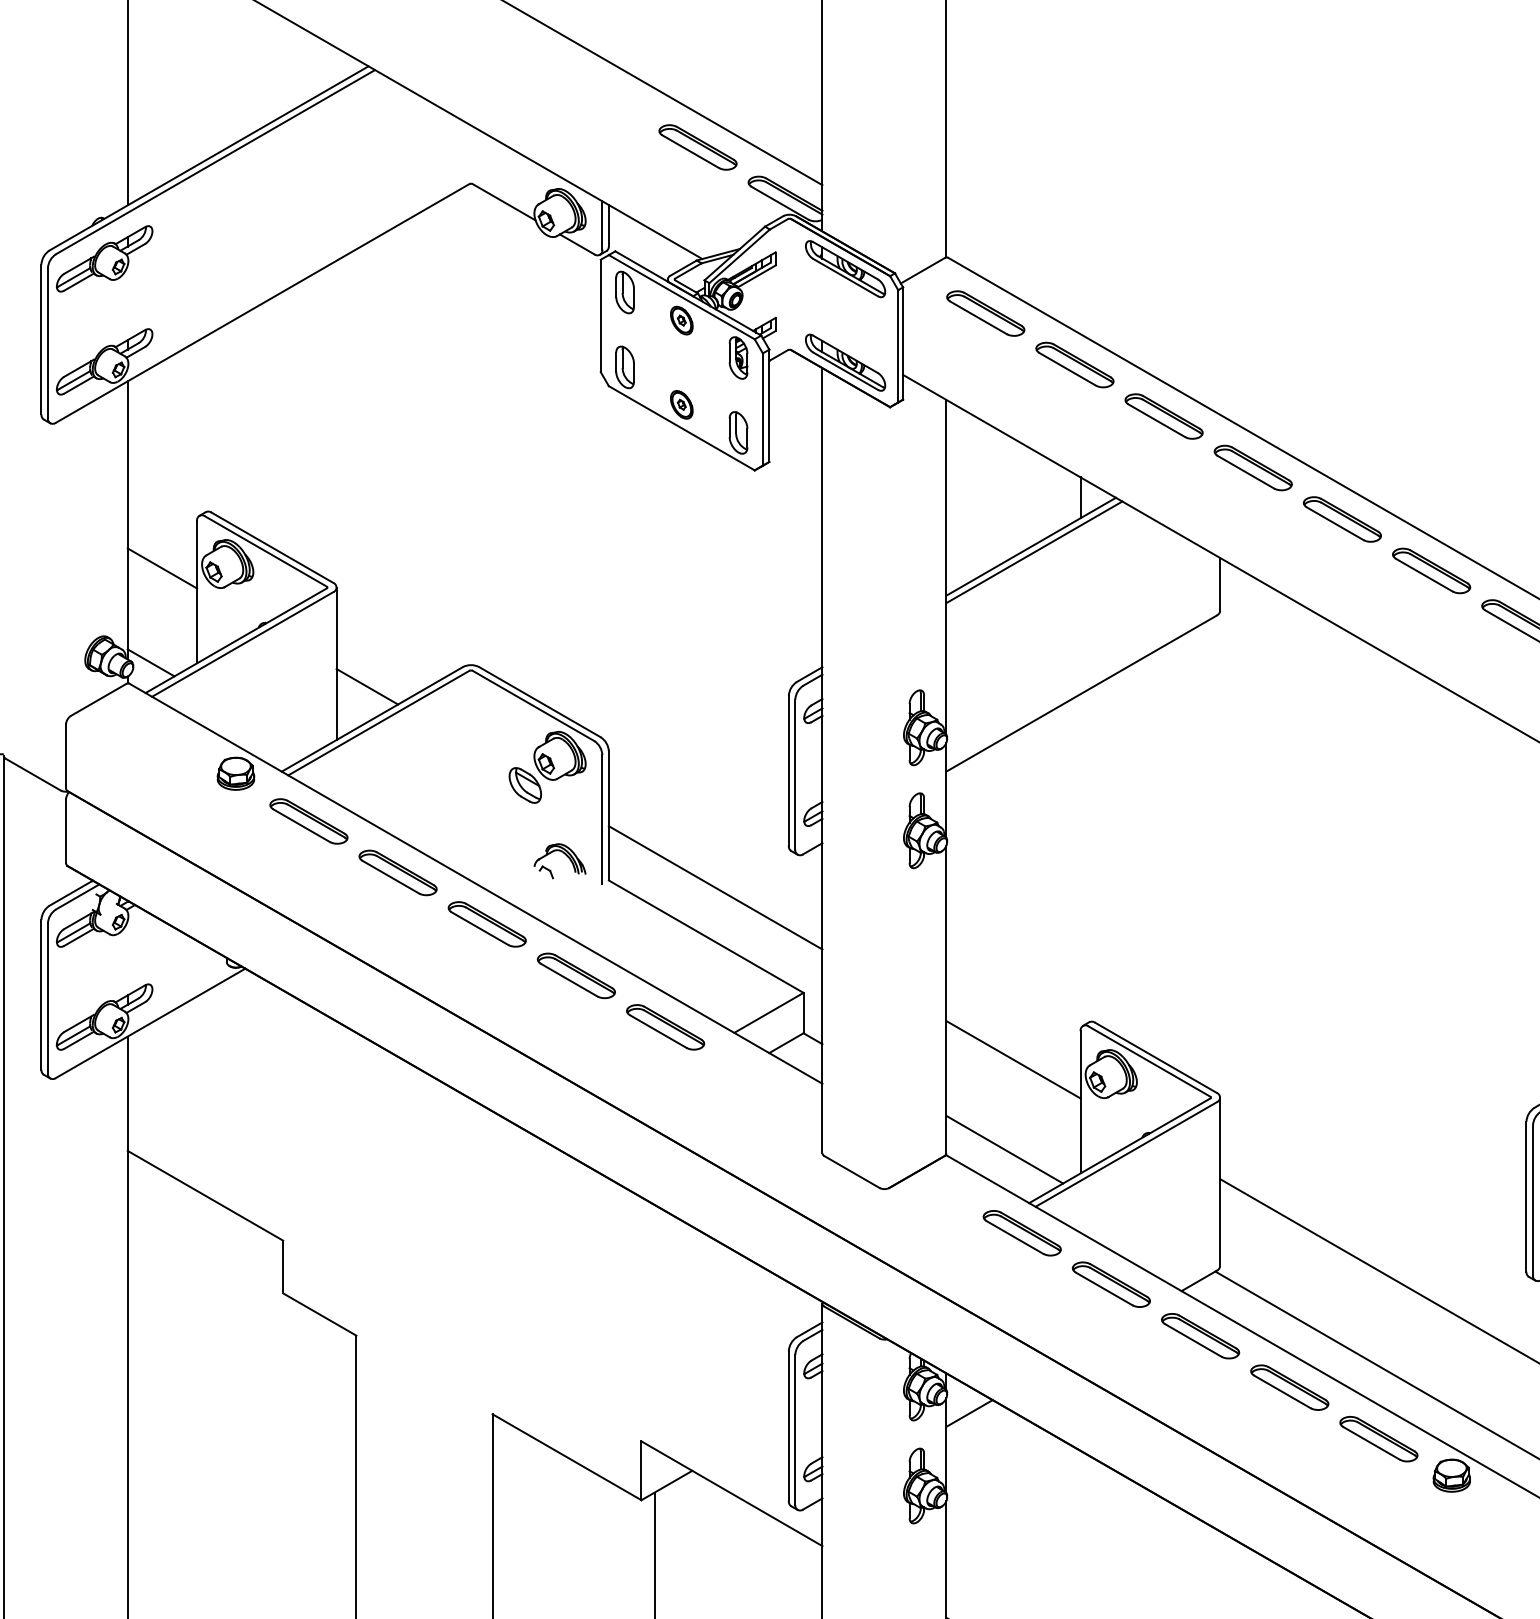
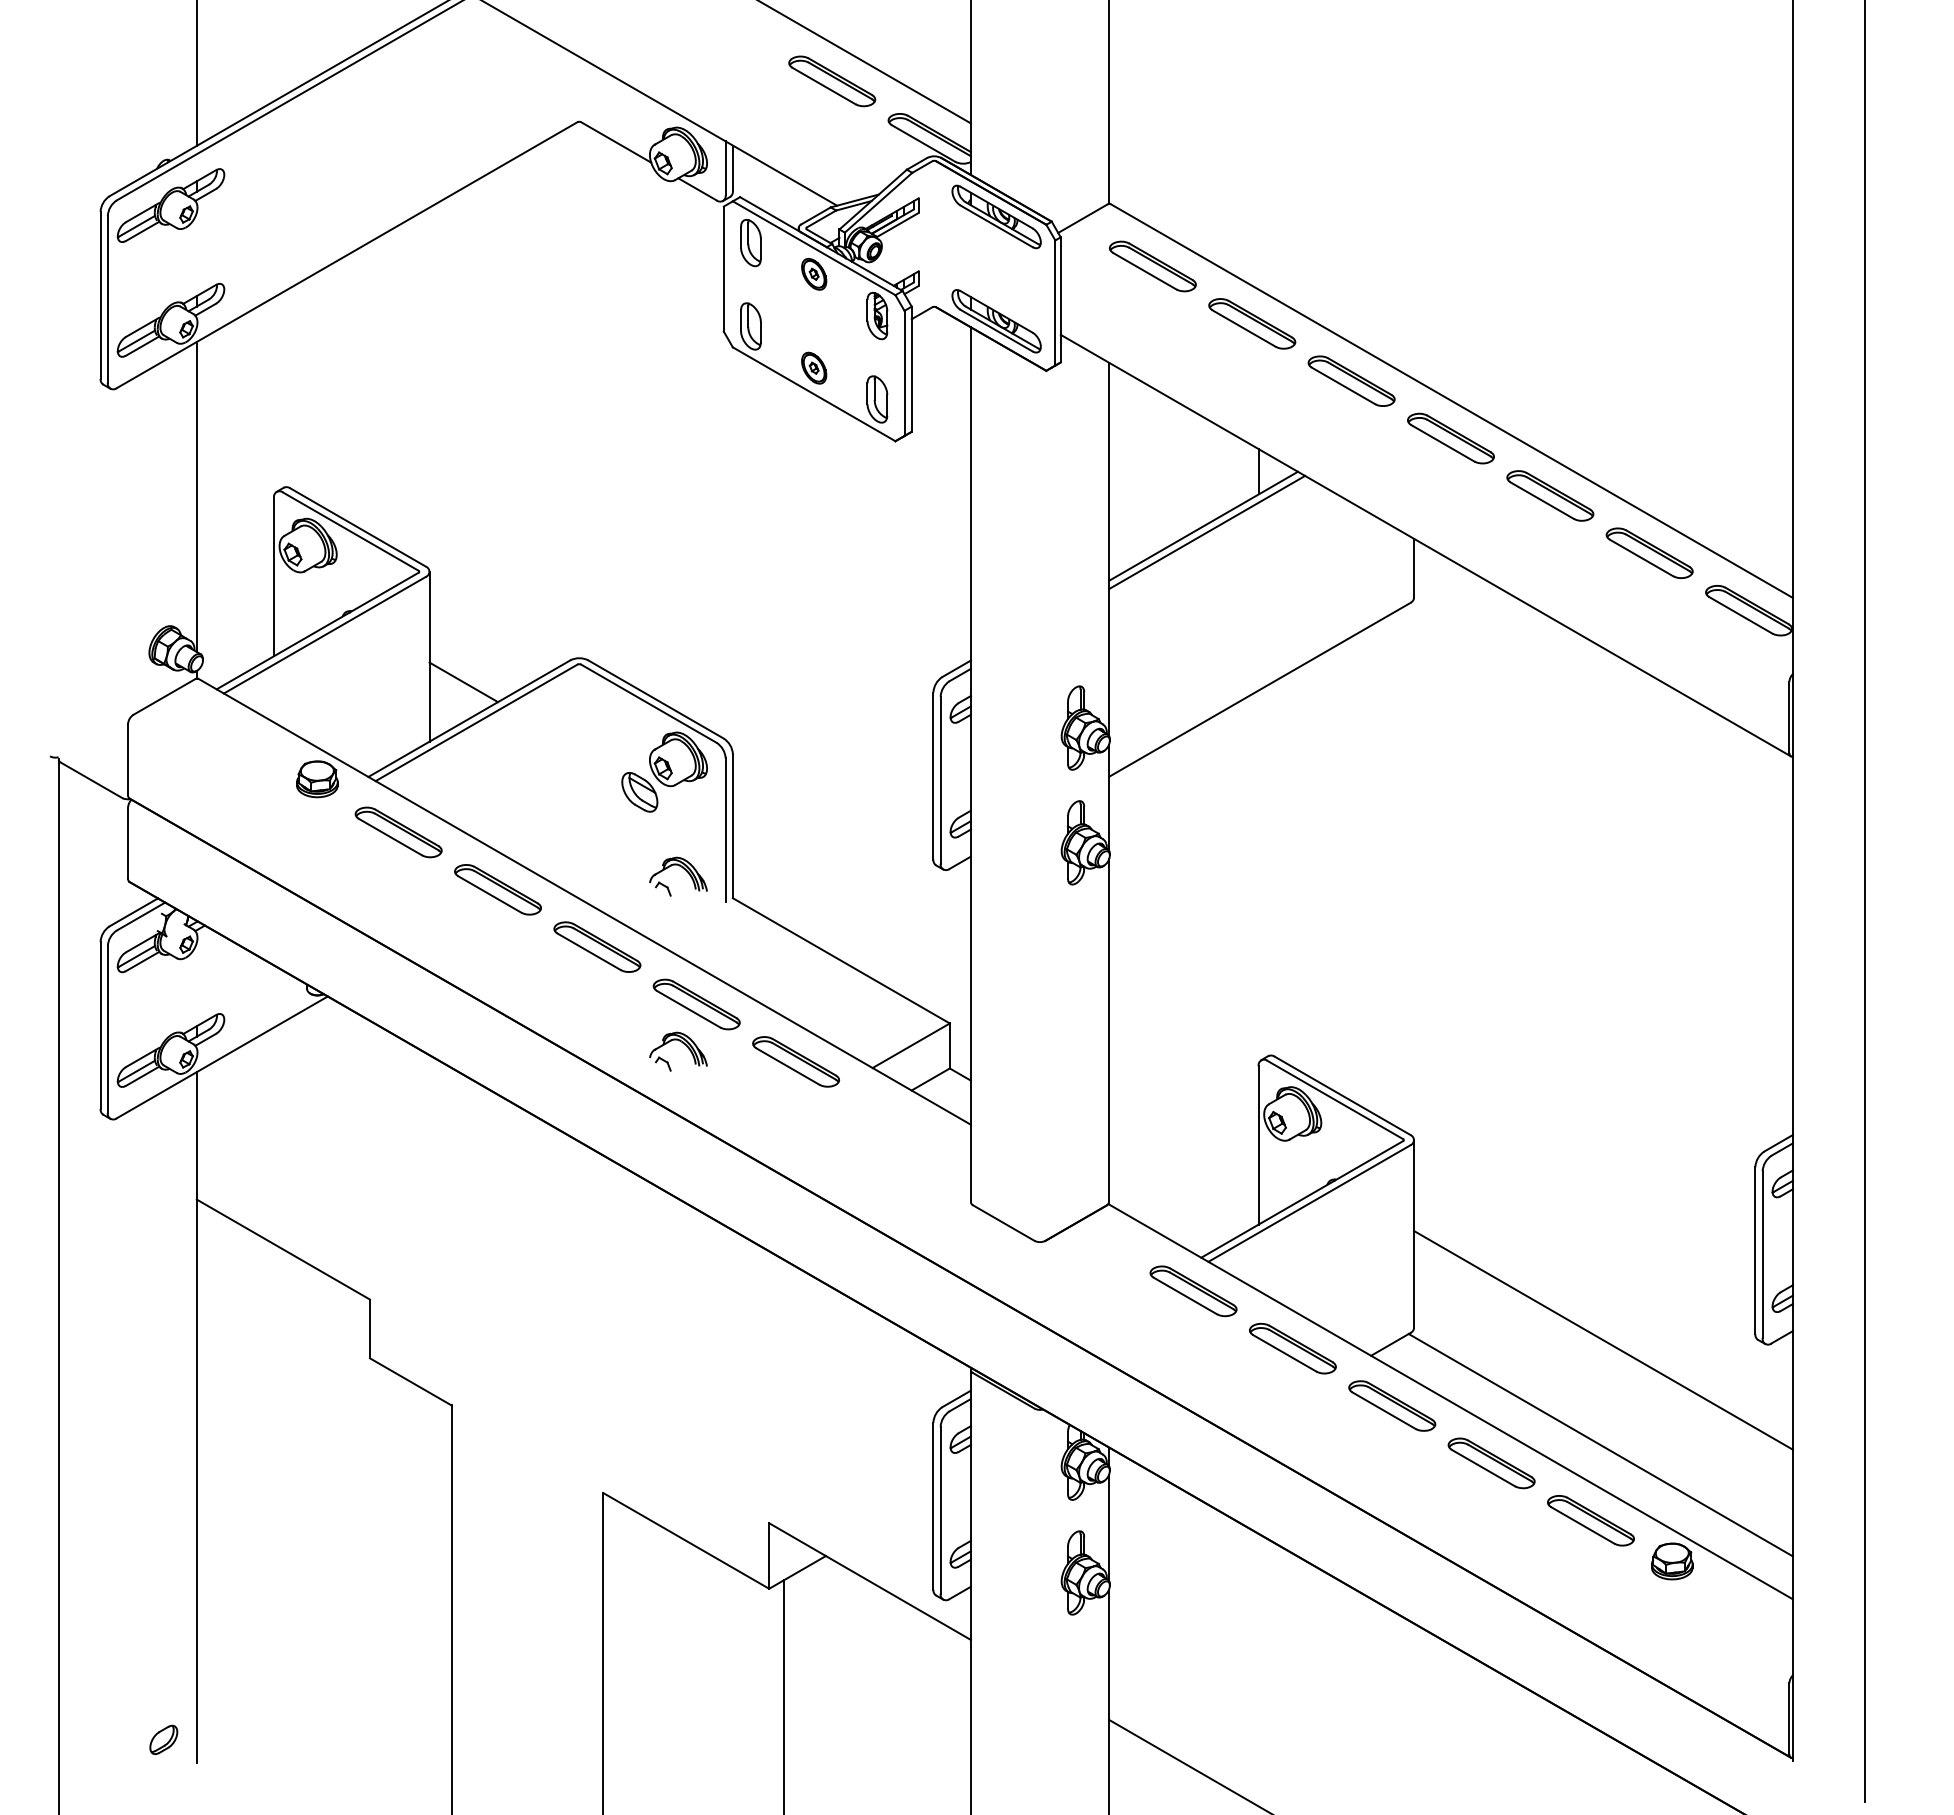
line: (162, 568) -> (235, 550), removed
line: (150, 662) -> (222, 655), removed
line: (715, 887) -> (851, 906), removed
part: (564, 1011) -> (683, 1044), added
line: (1013, 1059) -> (1183, 1097), removed
line: (1005, 1149) -> (1174, 1197), removed
line: (969, 1413) -> (1134, 1492), removed

